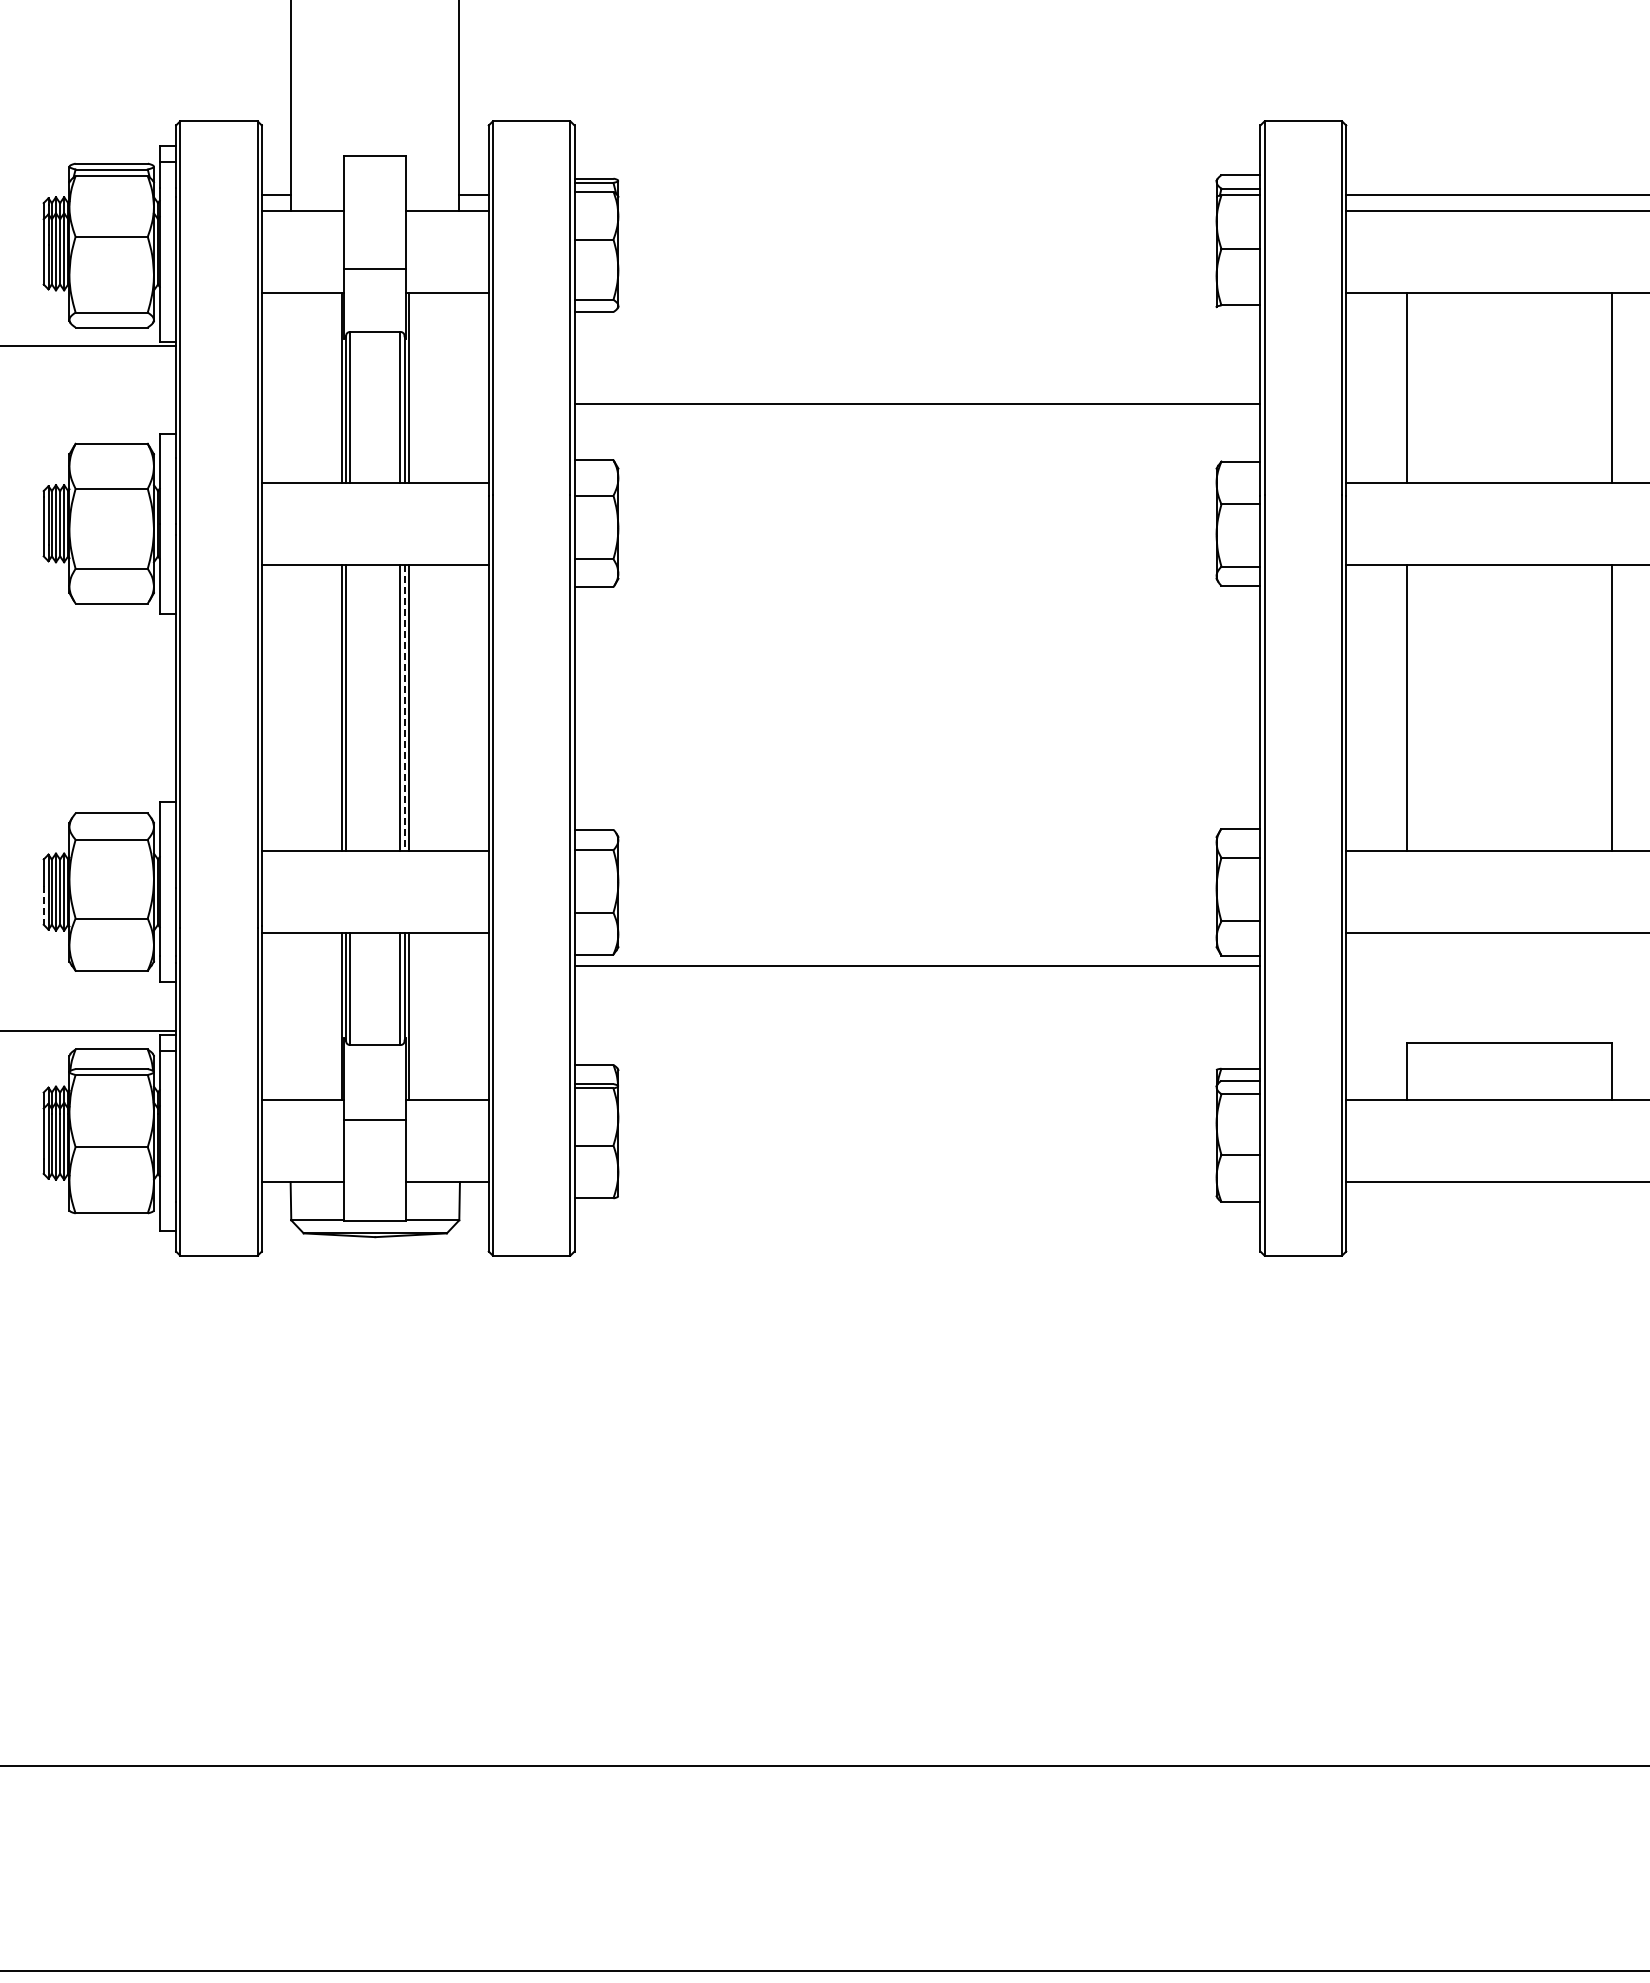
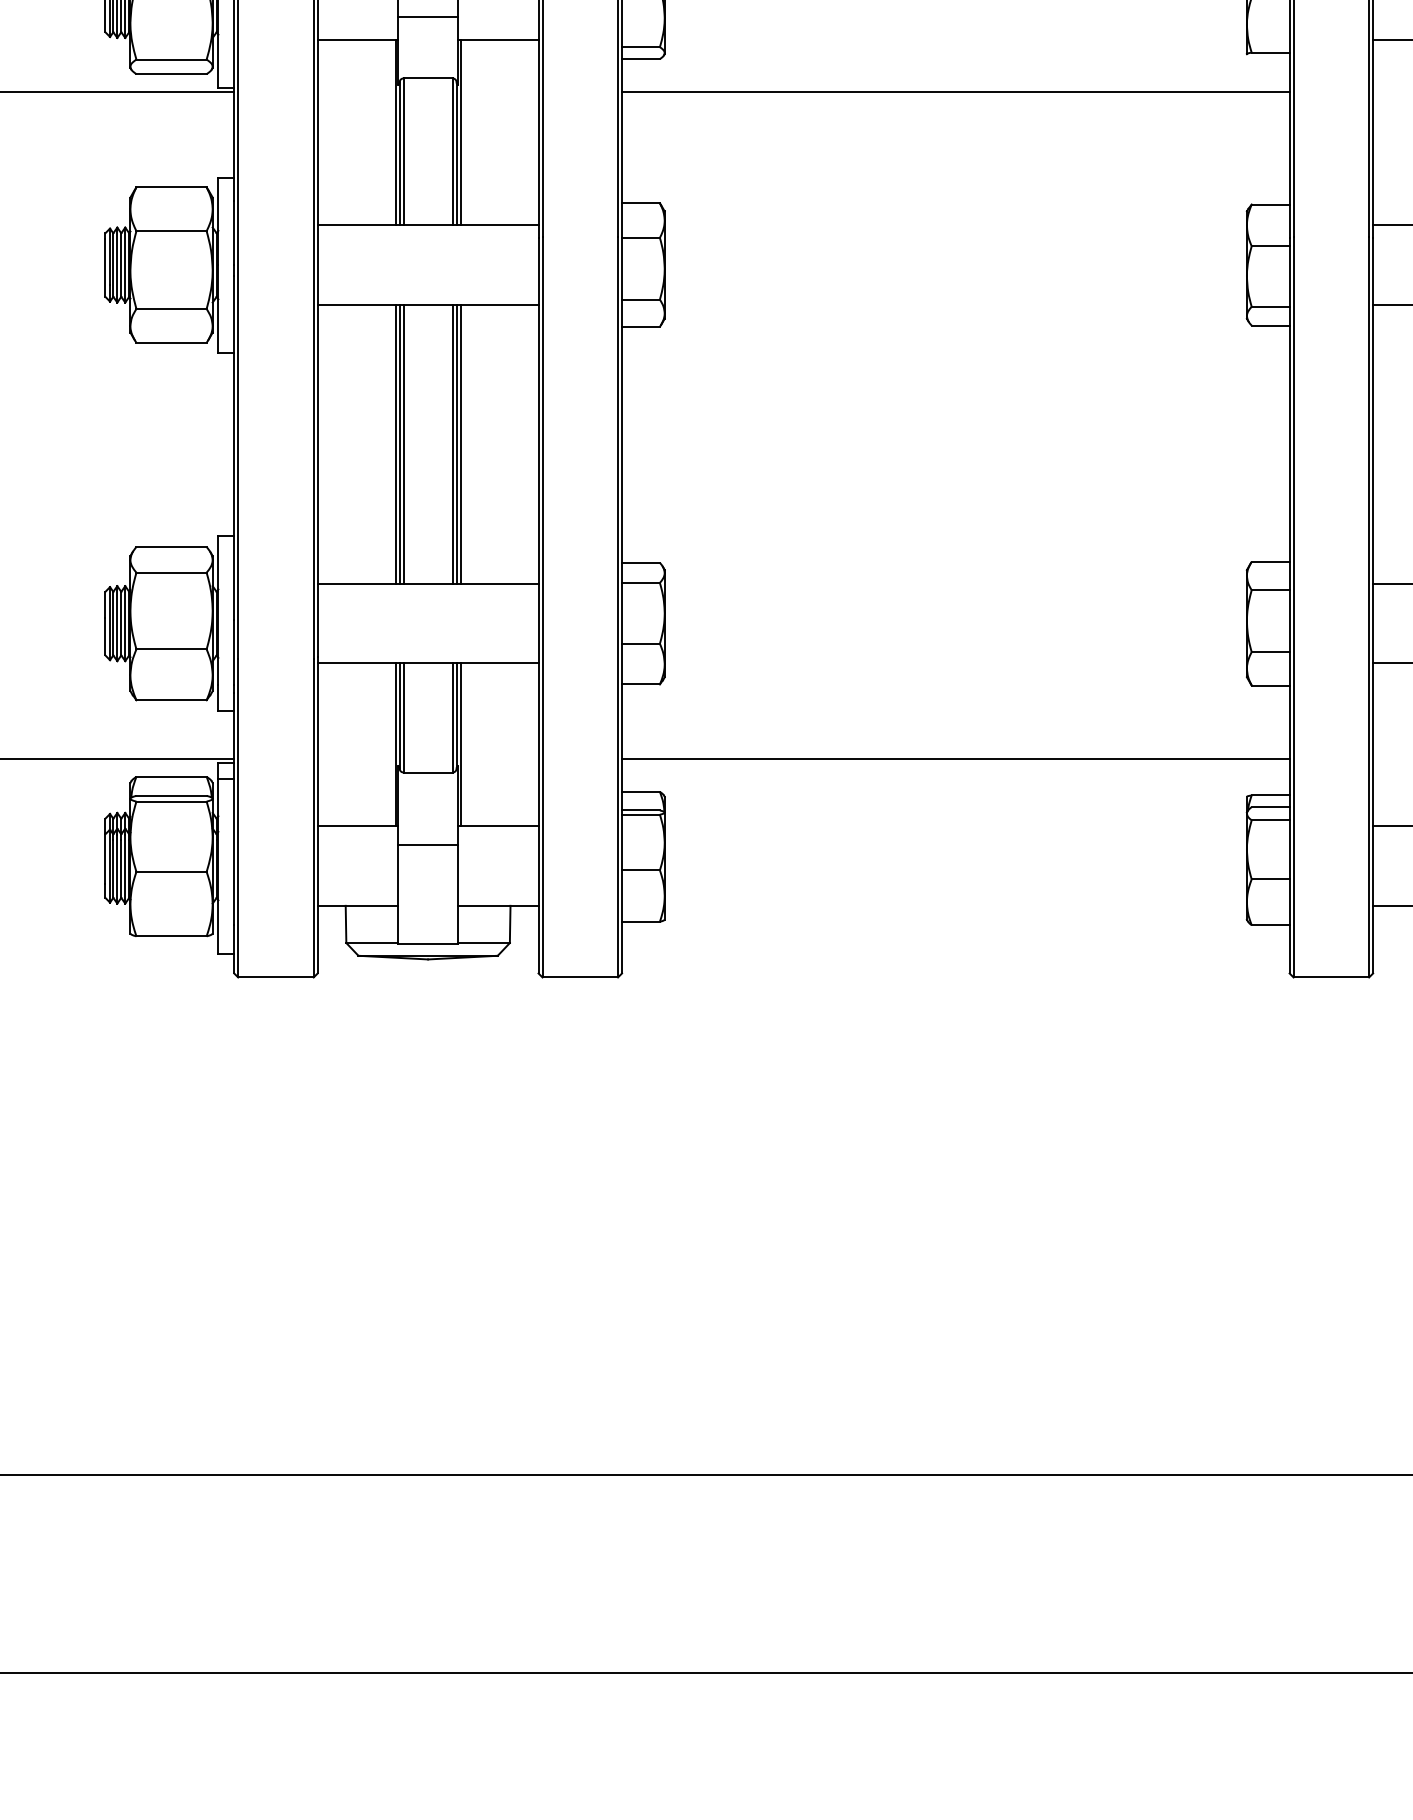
line: (917, 403) -> (955, 91), moved
line: (350, 707) -> (403, 443), added
line: (404, 708) -> (456, 444), dashed -> solid
line: (43, 905) -> (105, 636), dashed -> solid
line: (917, 966) -> (955, 759), moved

